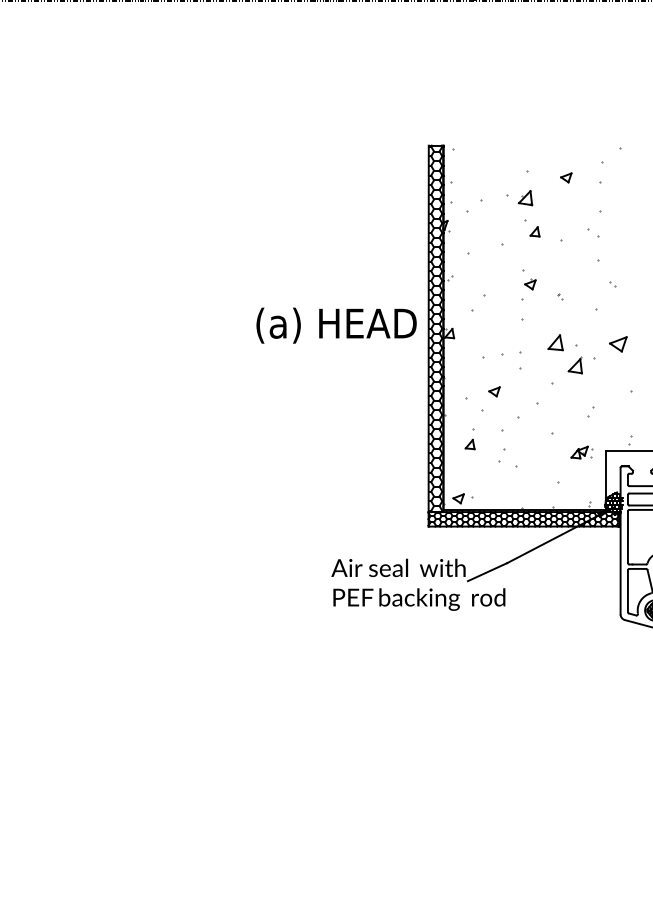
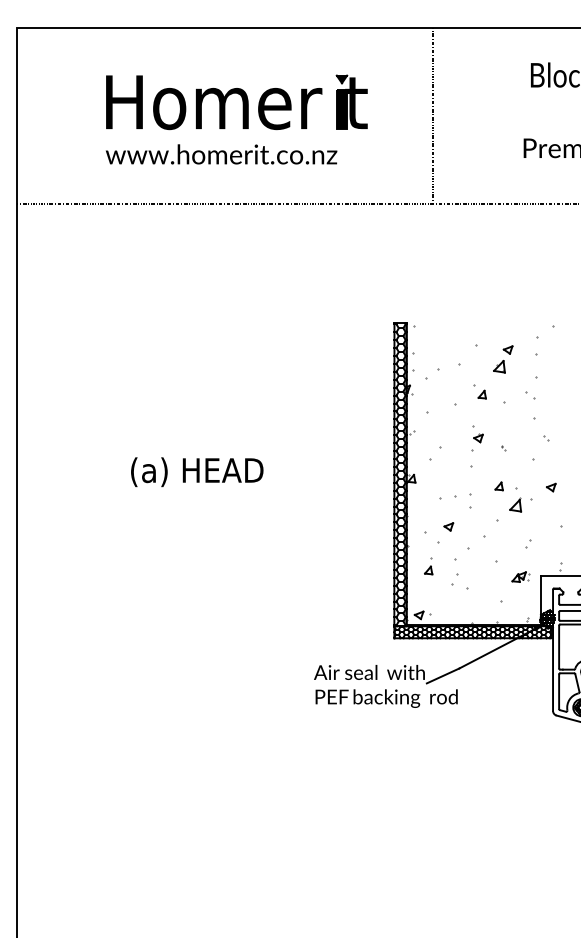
part: (525, 197) -> (499, 366), moved
text: (336, 326) -> (197, 472), moved
part: (554, 342) -> (498, 486), size x0.62
part: (618, 344) -> (551, 487), size x0.62

